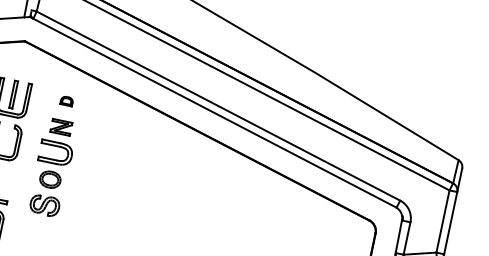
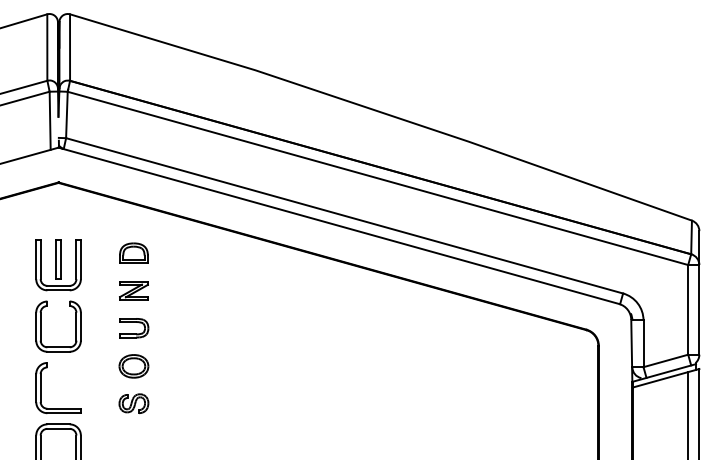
part: (66, 100) -> (133, 252), size x1.67
part: (56, 153) -> (134, 328), size x0.62
part: (44, 205) -> (133, 403), size x0.71

